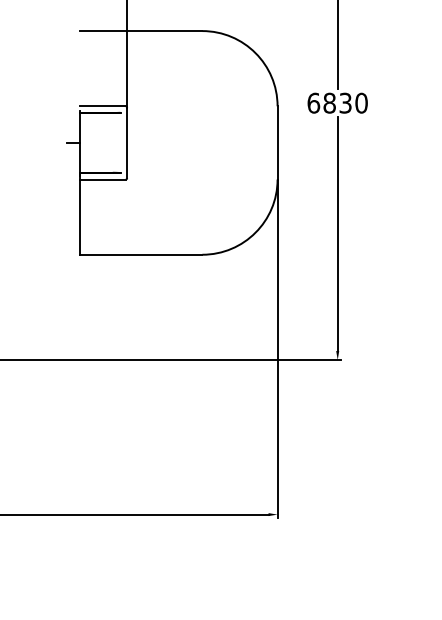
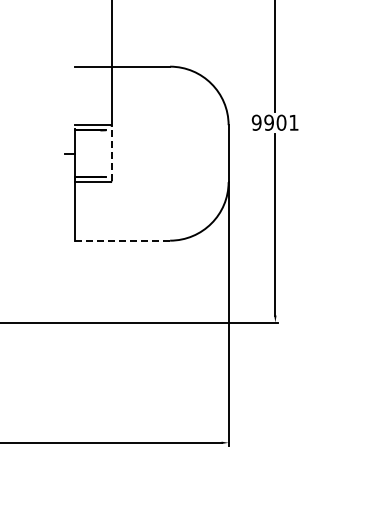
text: (336, 102) -> (274, 122), 6830 -> 9901
line: (127, 142) -> (111, 153), solid -> dashed
line: (141, 254) -> (122, 240), solid -> dashed

